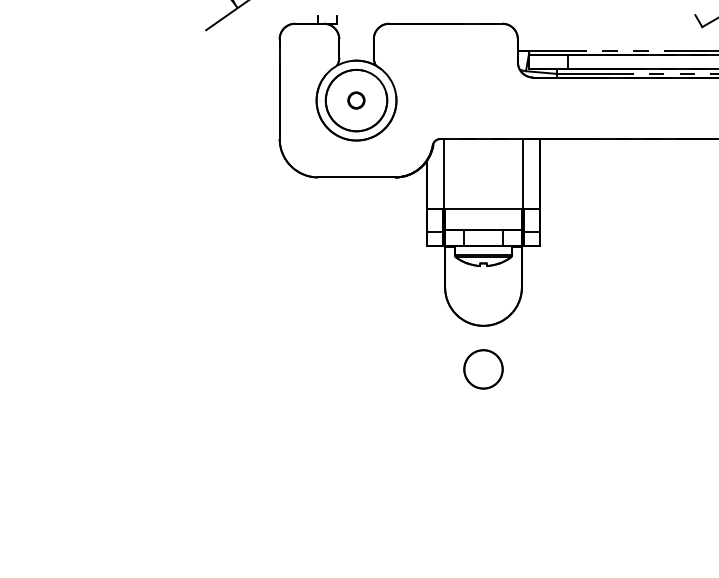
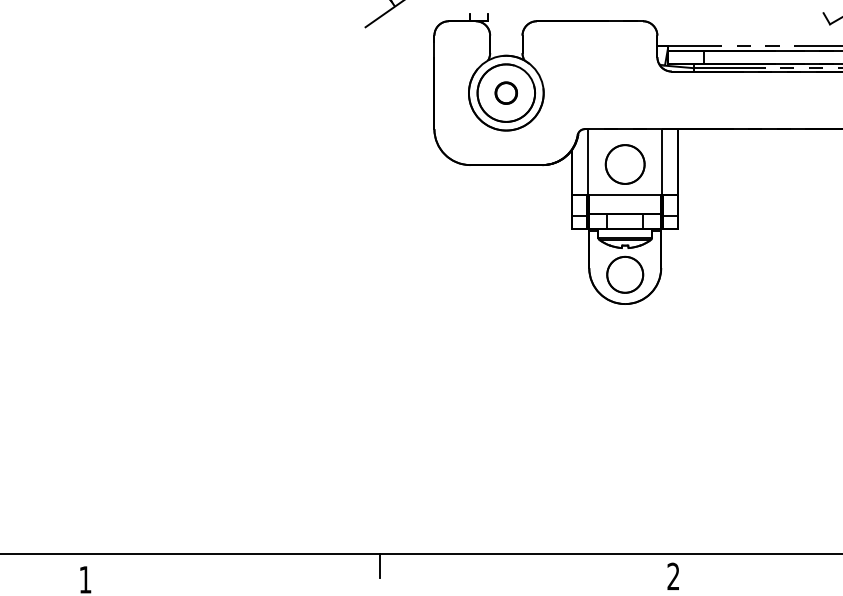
circle: (355, 99) -> (505, 92), size x1.43
part: (482, 176) -> (624, 164), added
part: (483, 369) -> (625, 274), moved

